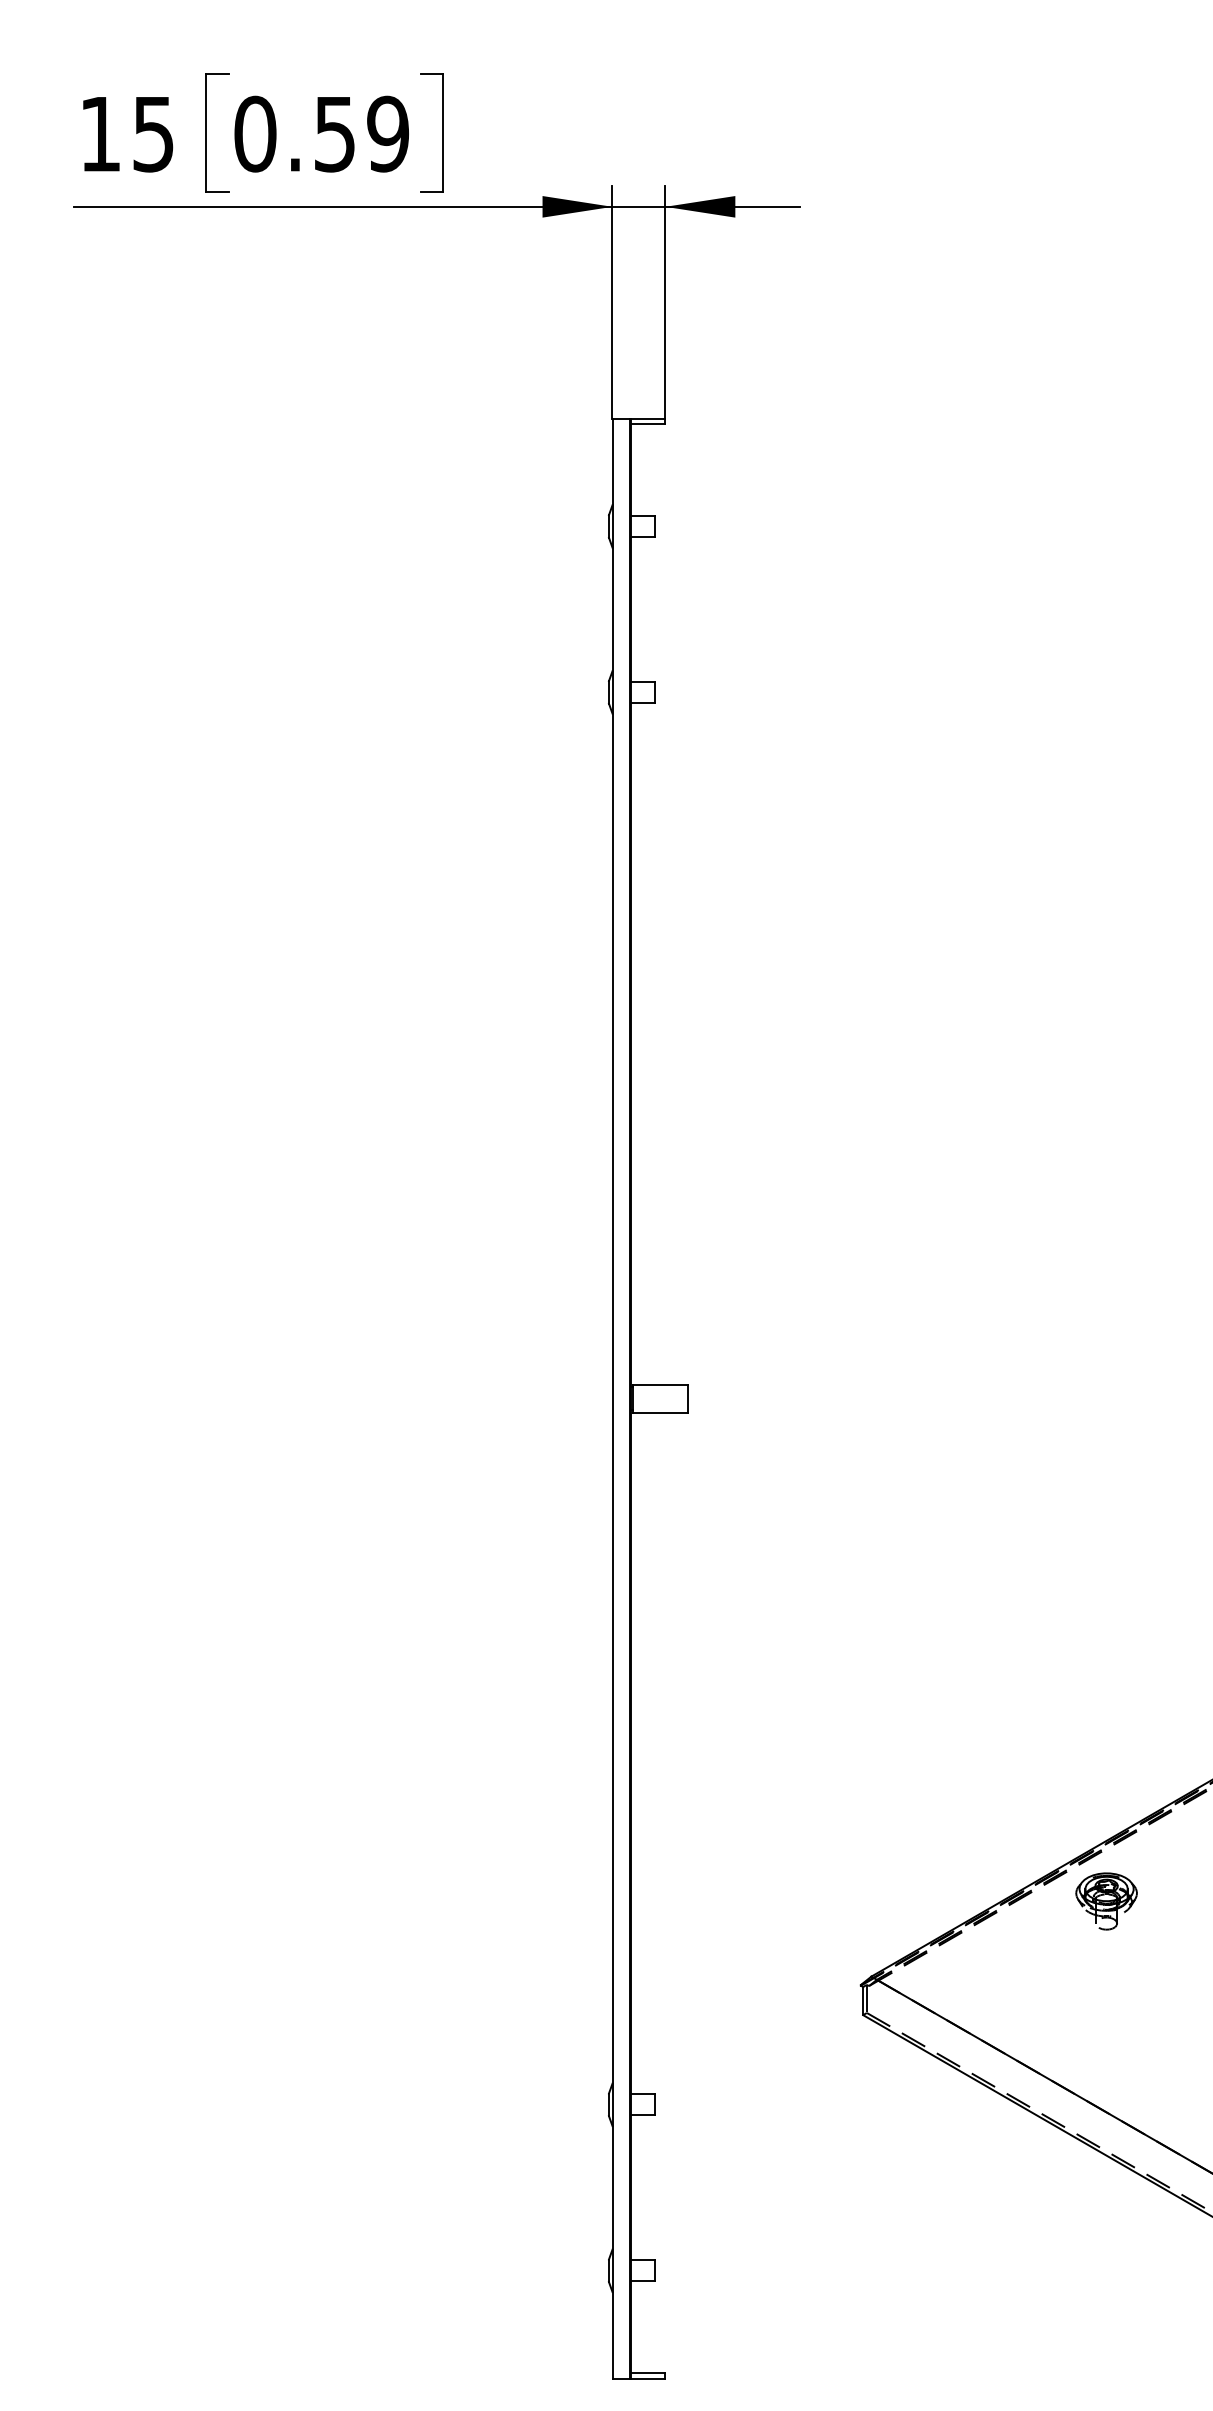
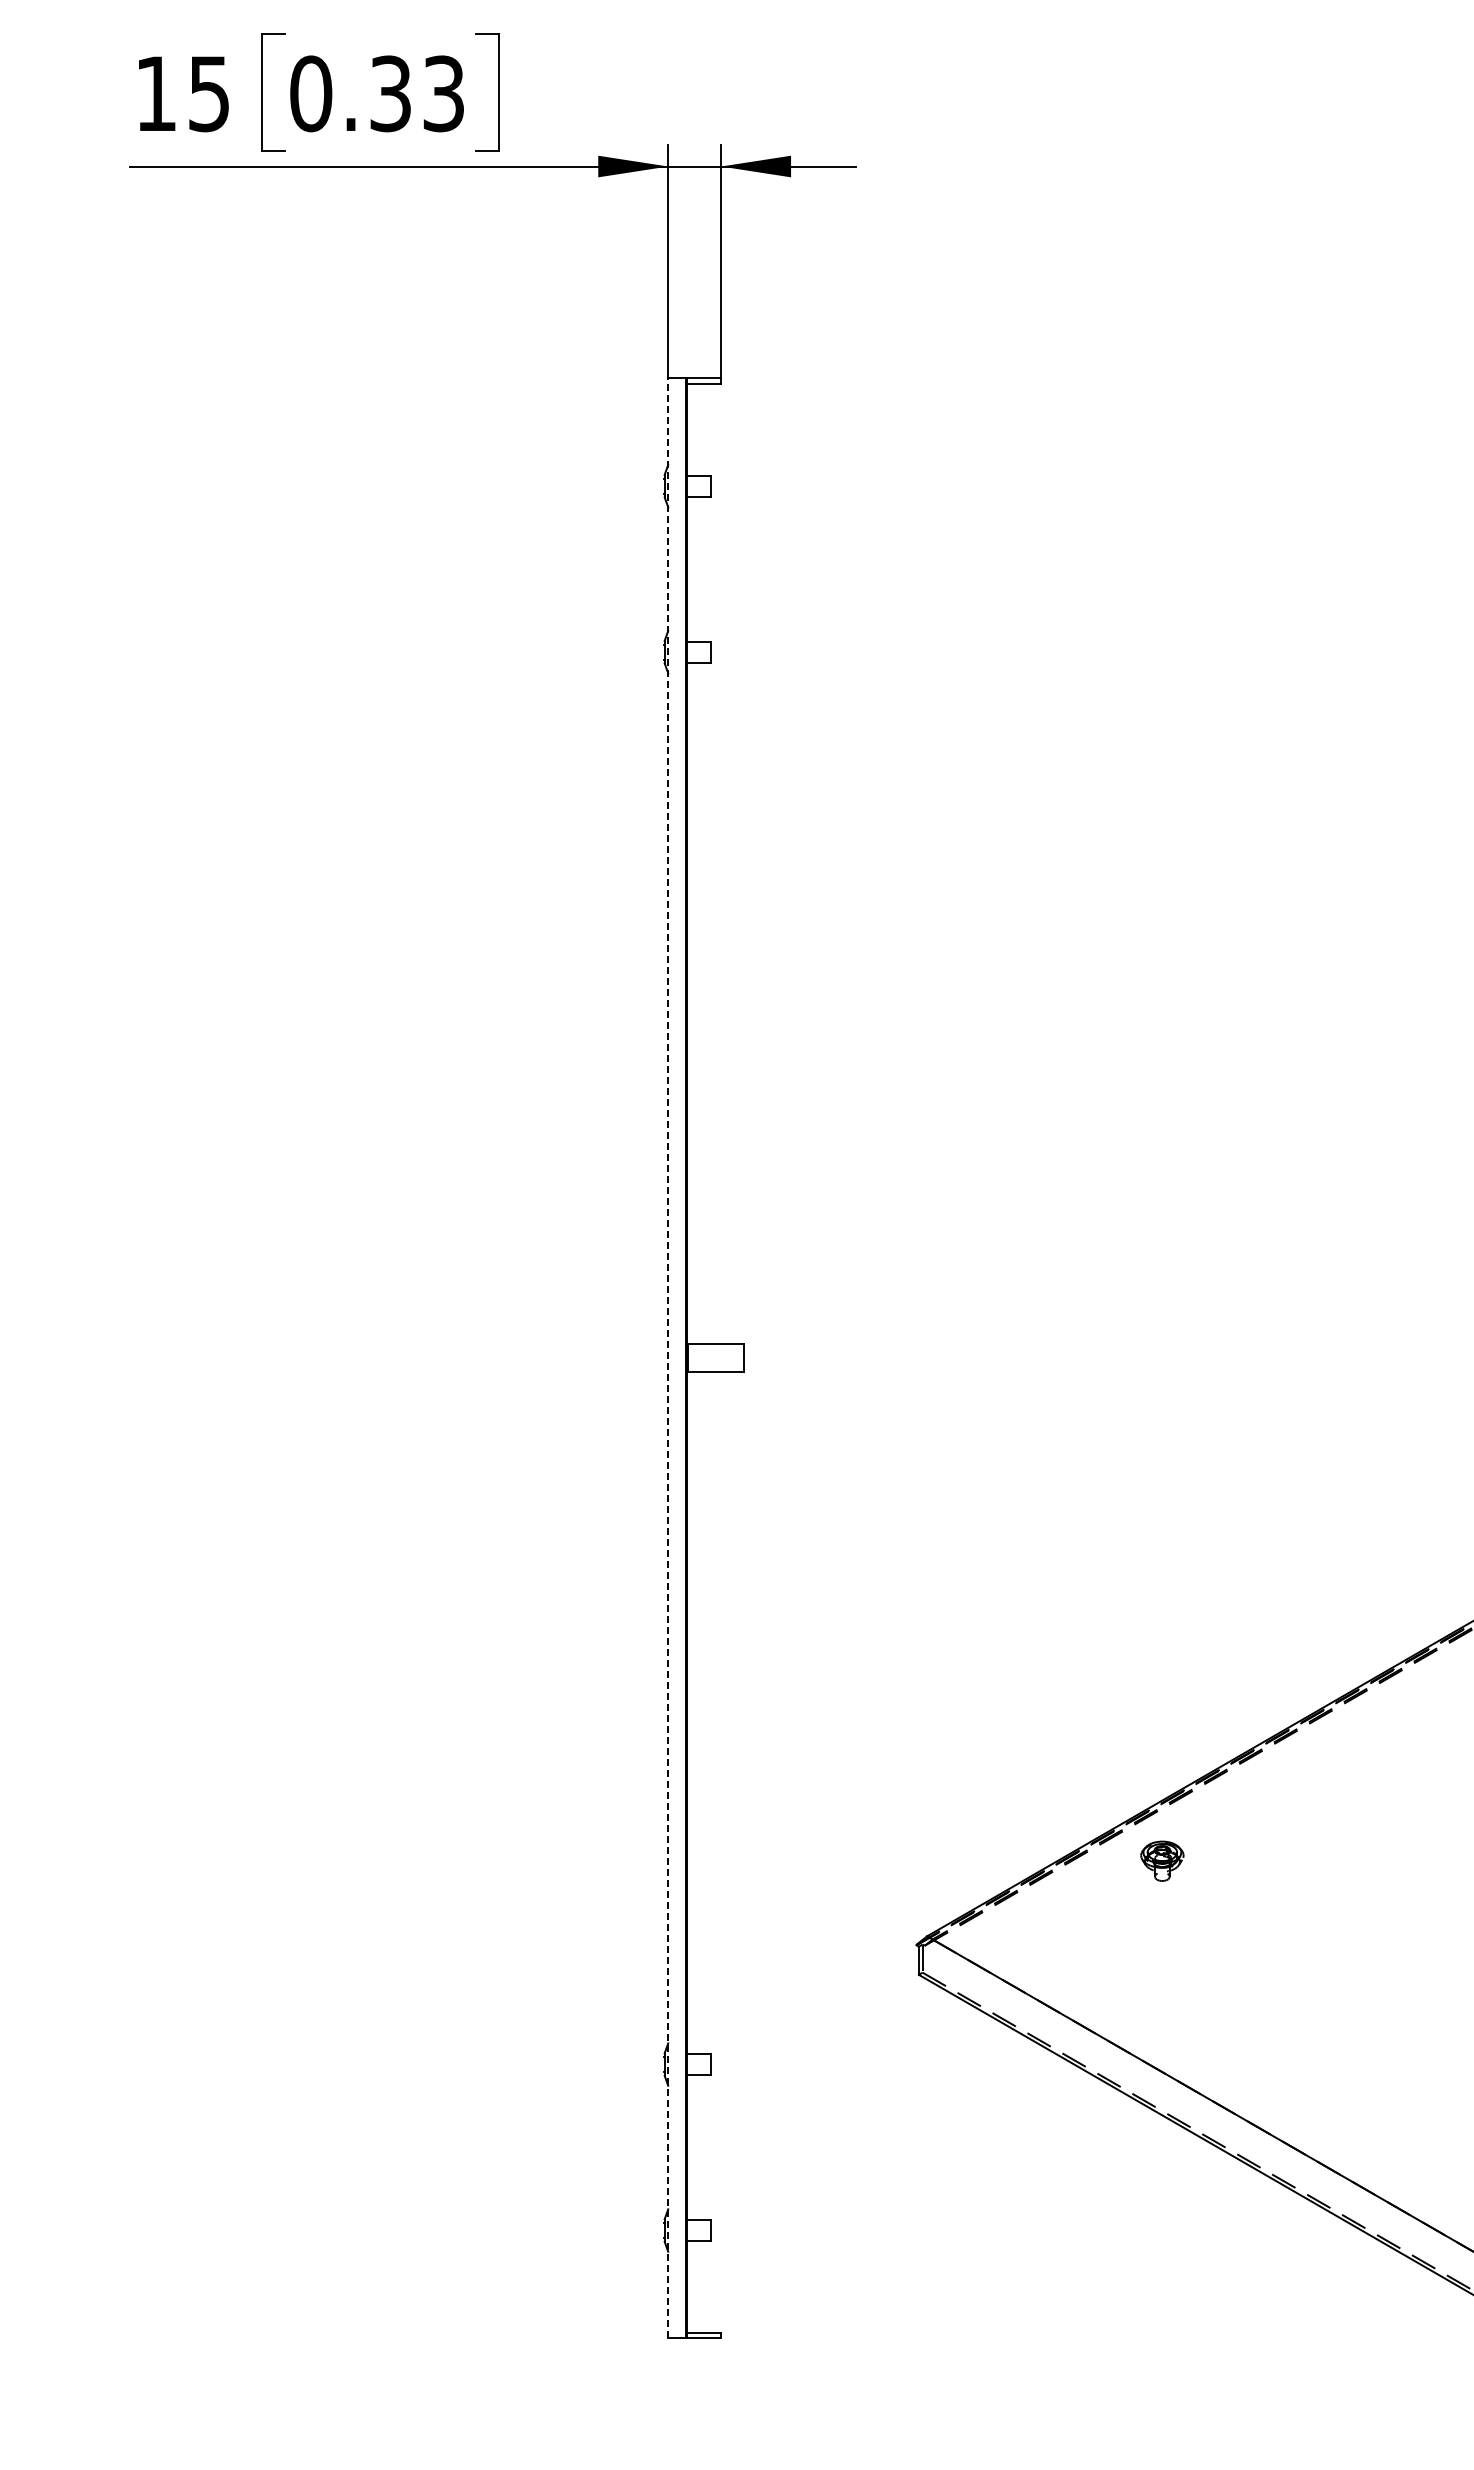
text: (361, 133) -> (417, 93), 0.59 -> 0.33
line: (612, 1398) -> (668, 1358), solid -> dashed
part: (1106, 1901) -> (1162, 1861), size x0.7

